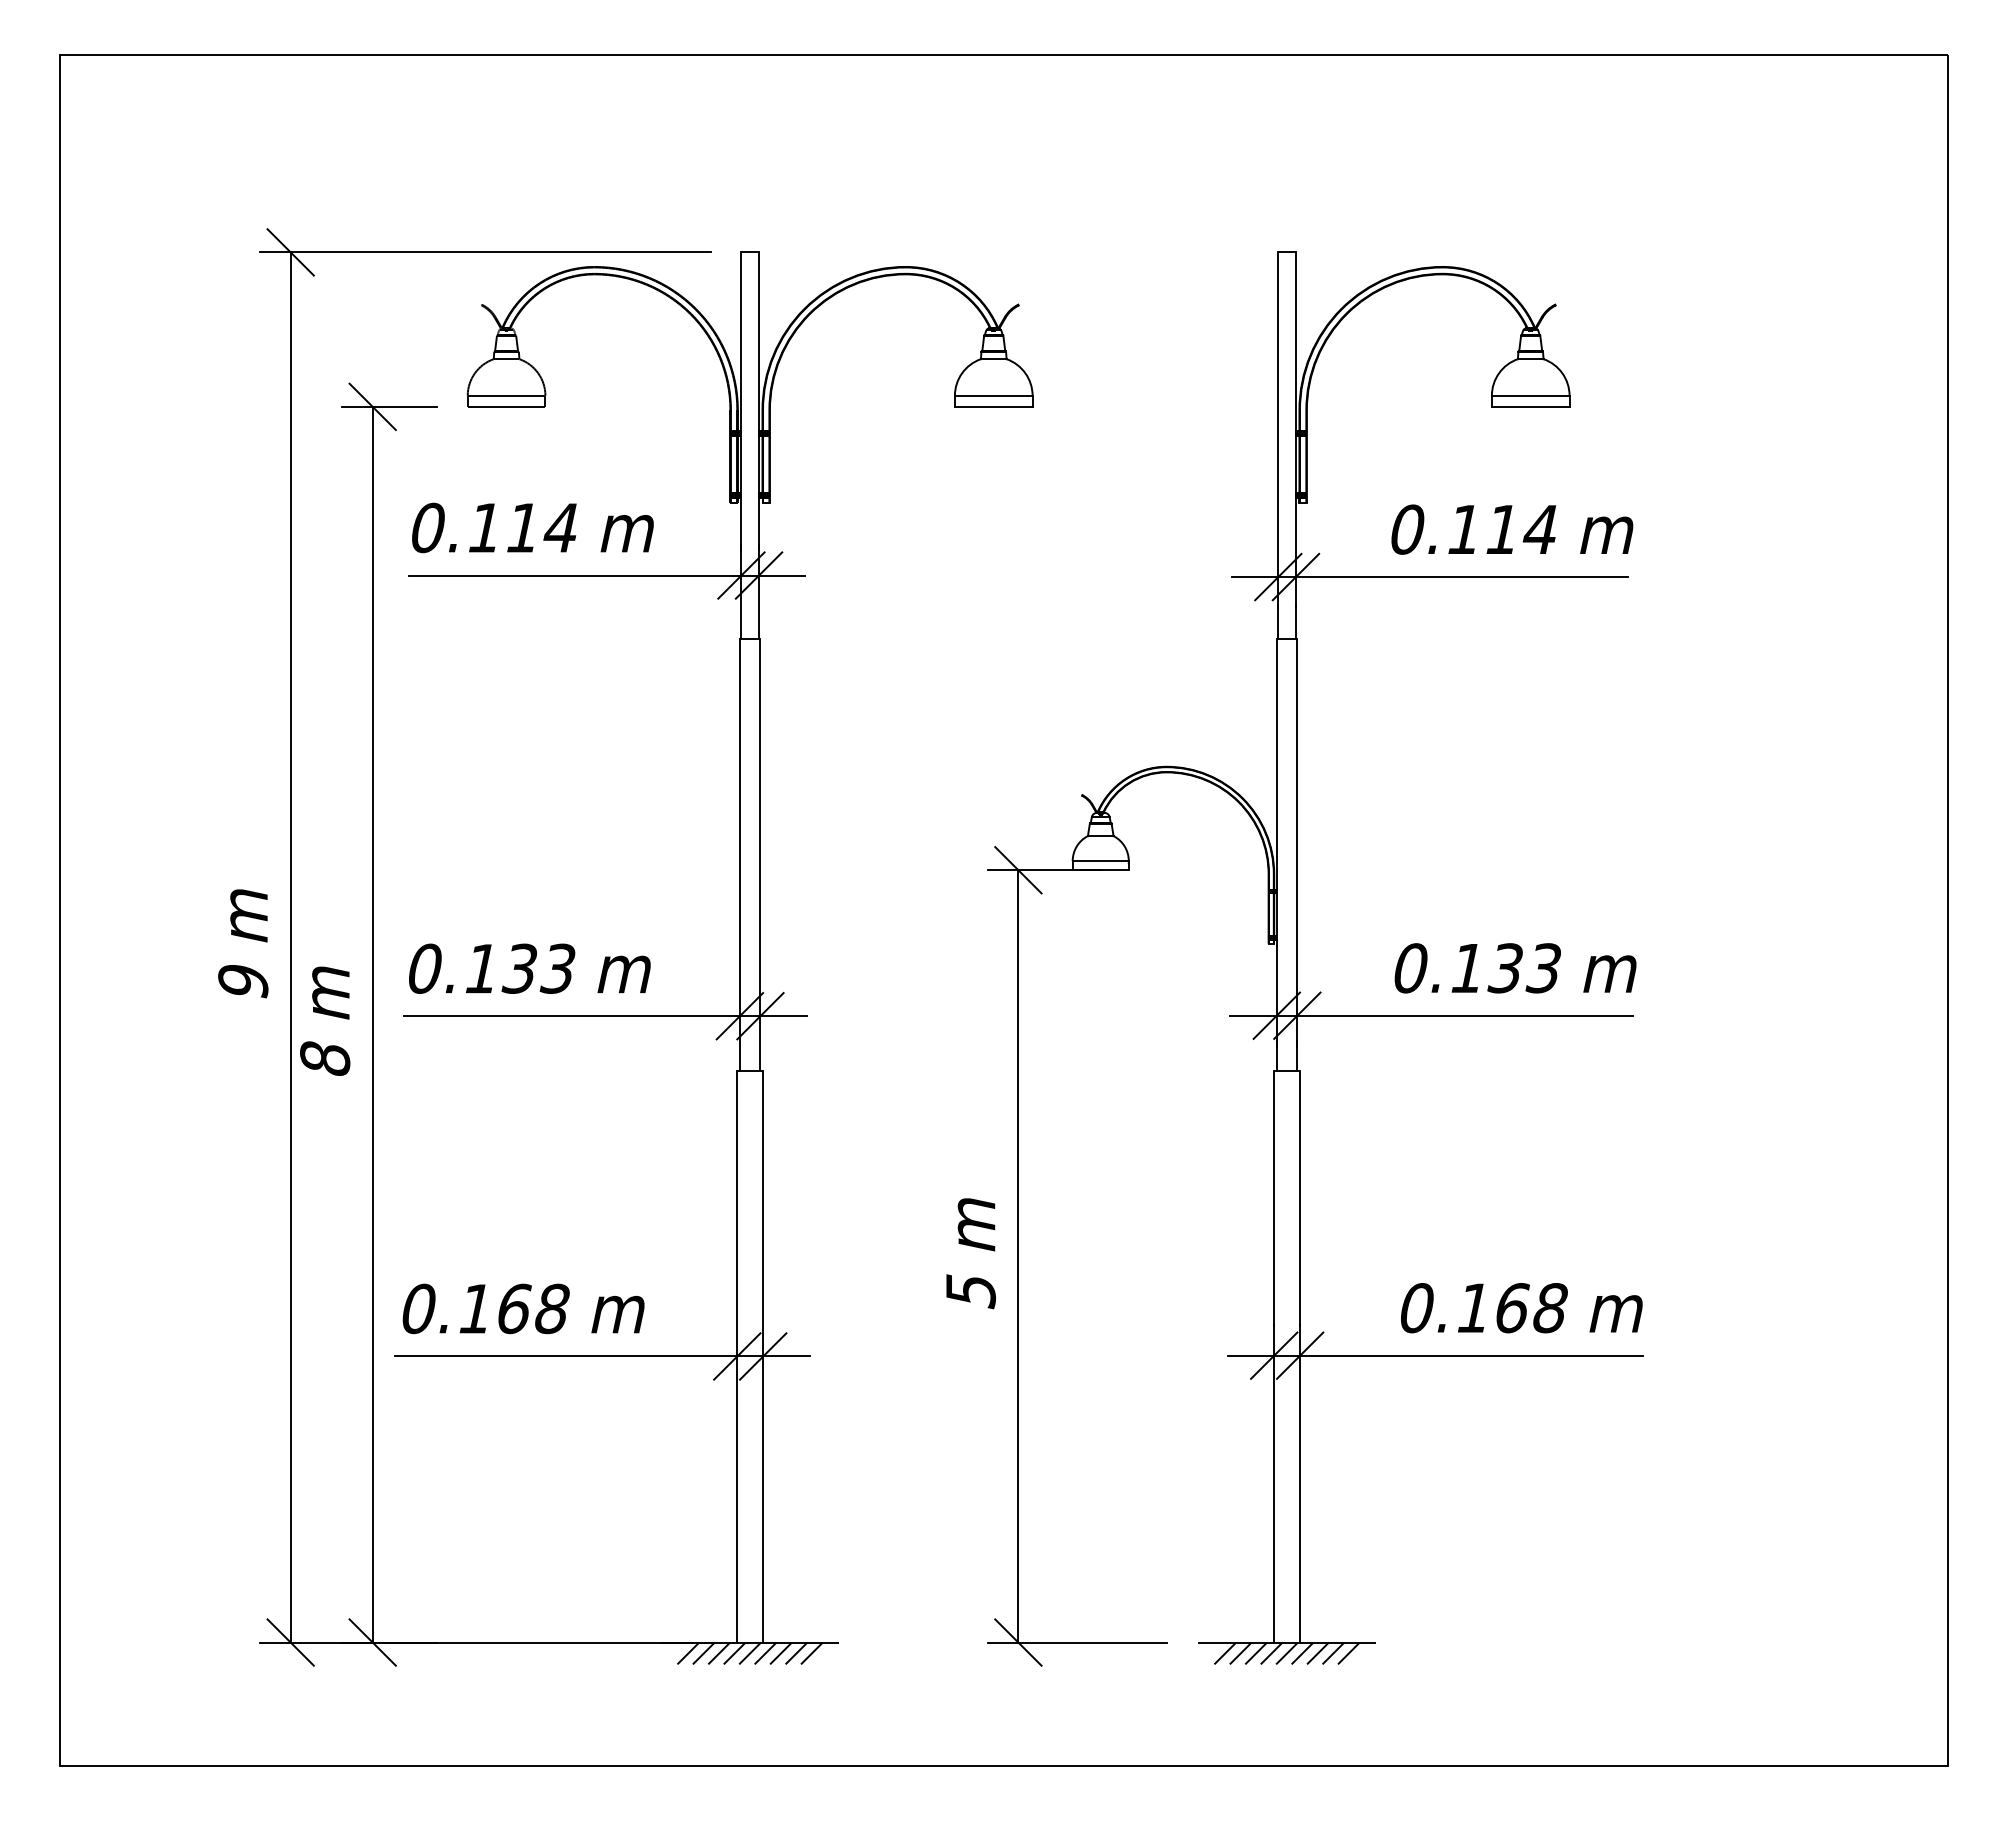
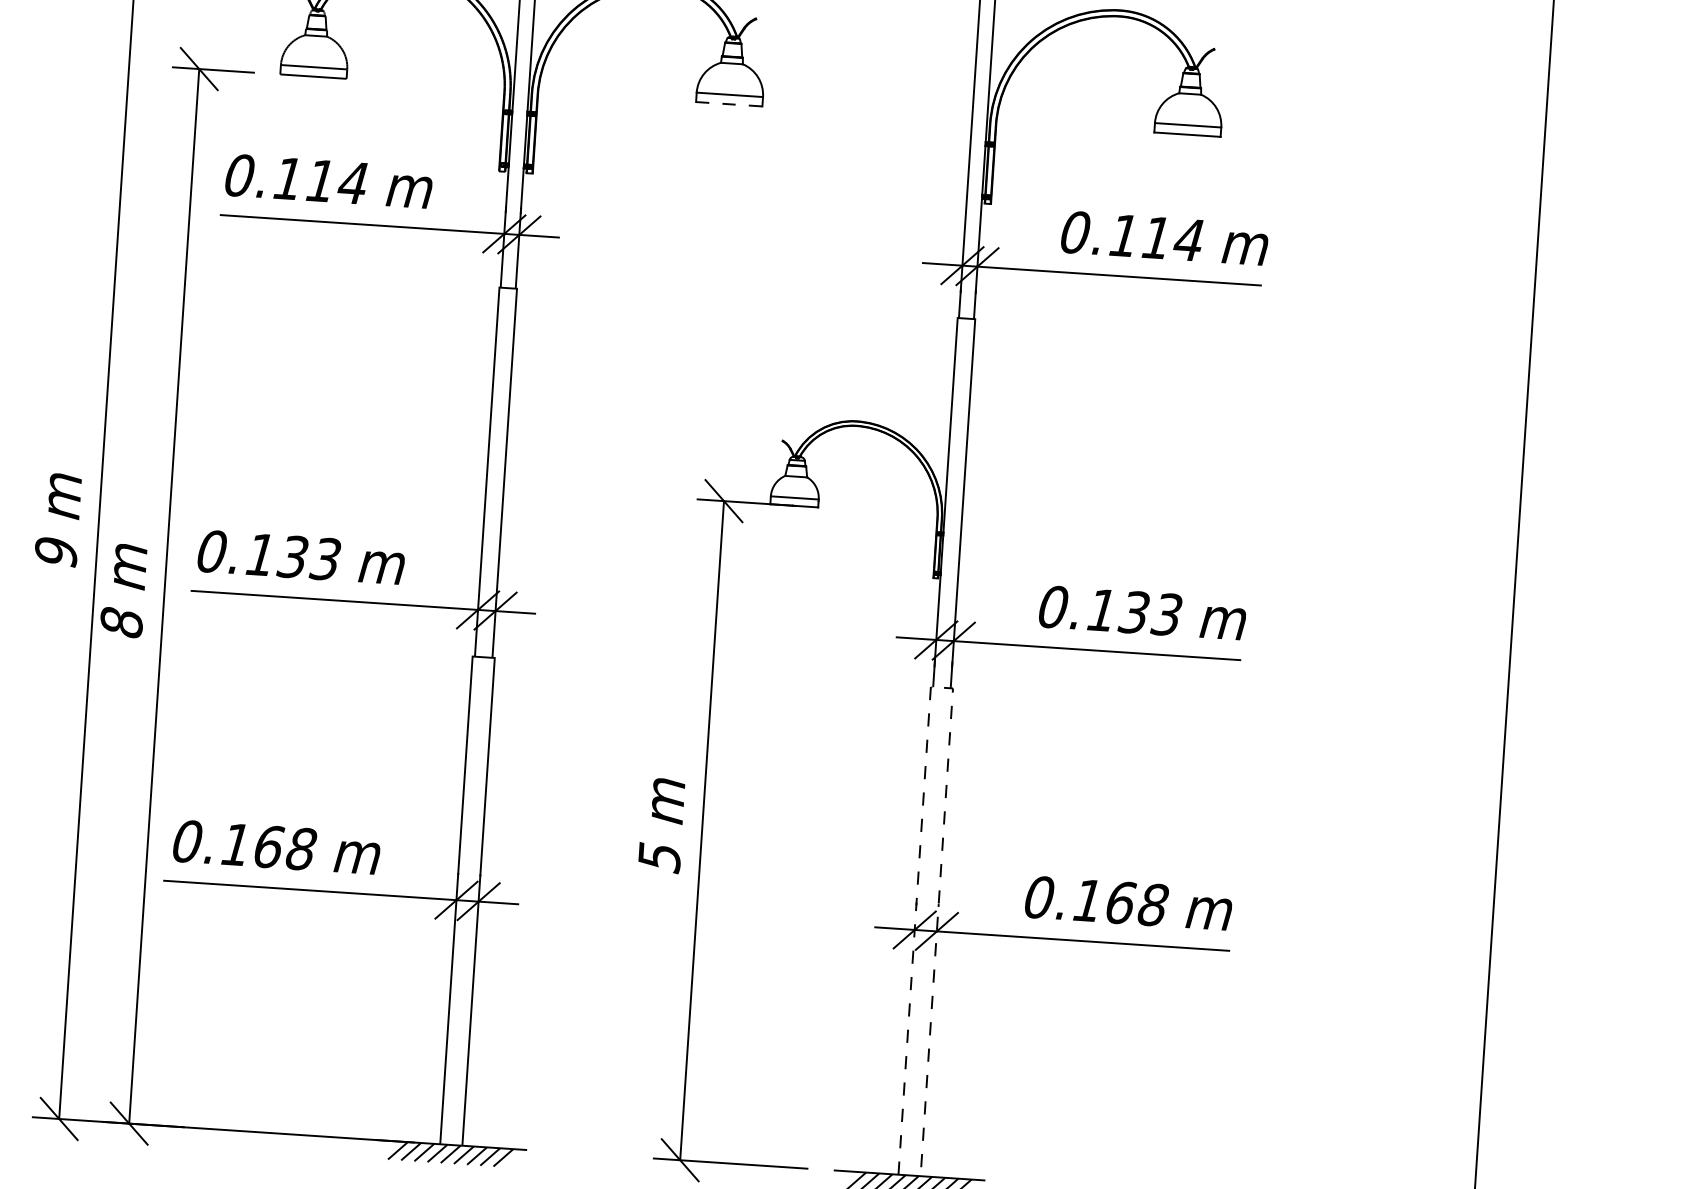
line: (993, 406) -> (729, 103), solid -> dashed
line: (1287, 1071) -> (942, 688), solid -> dashed

